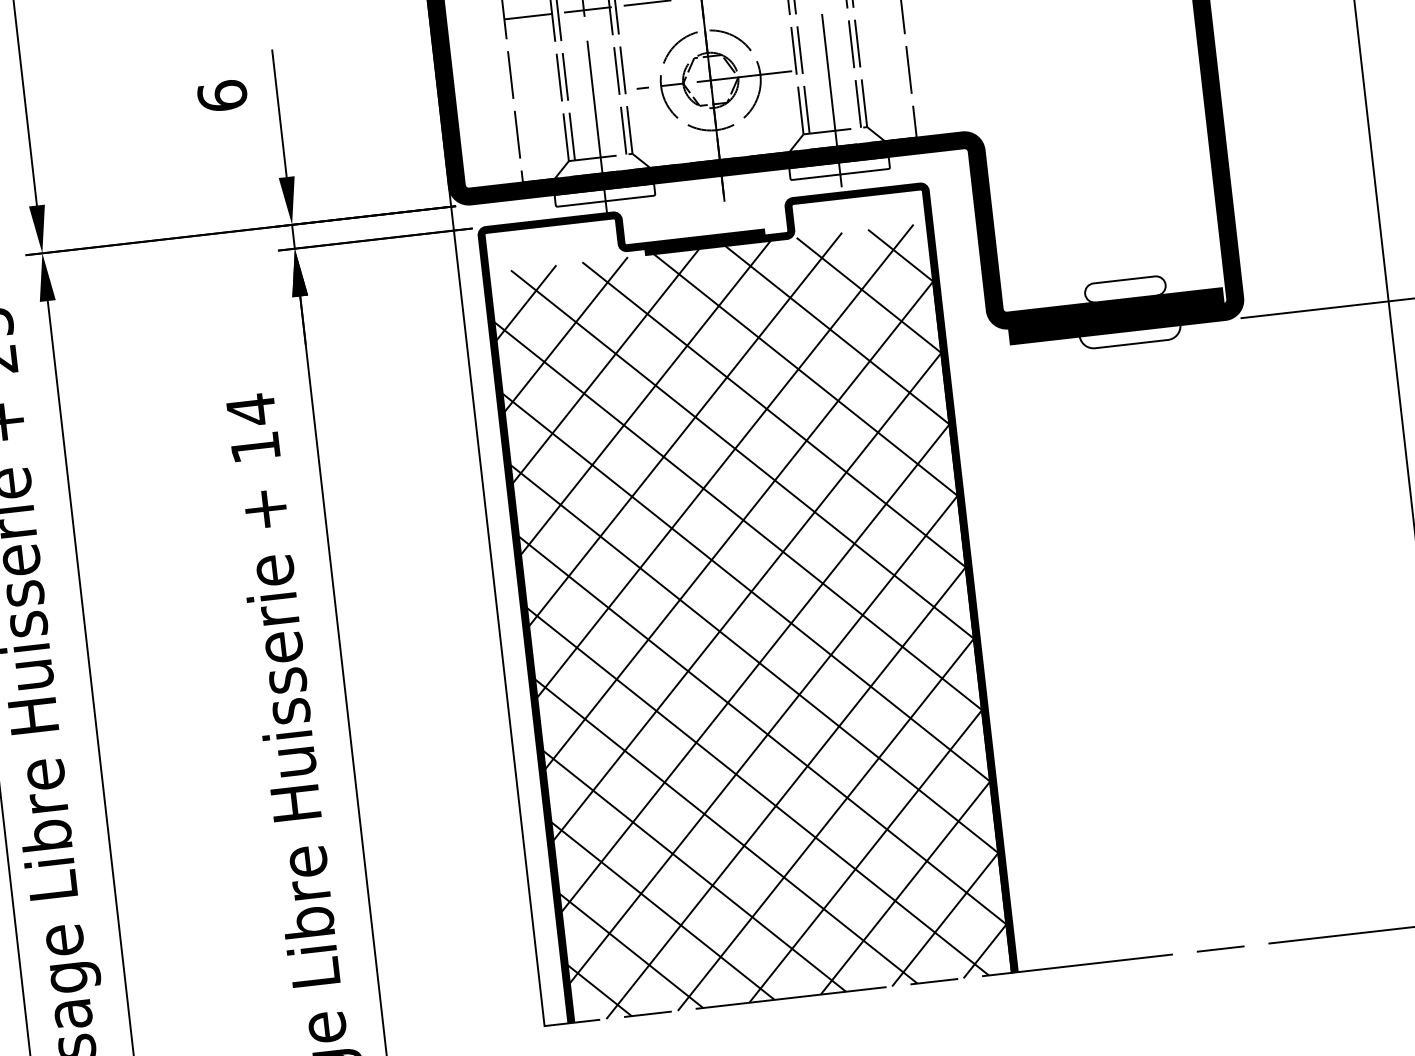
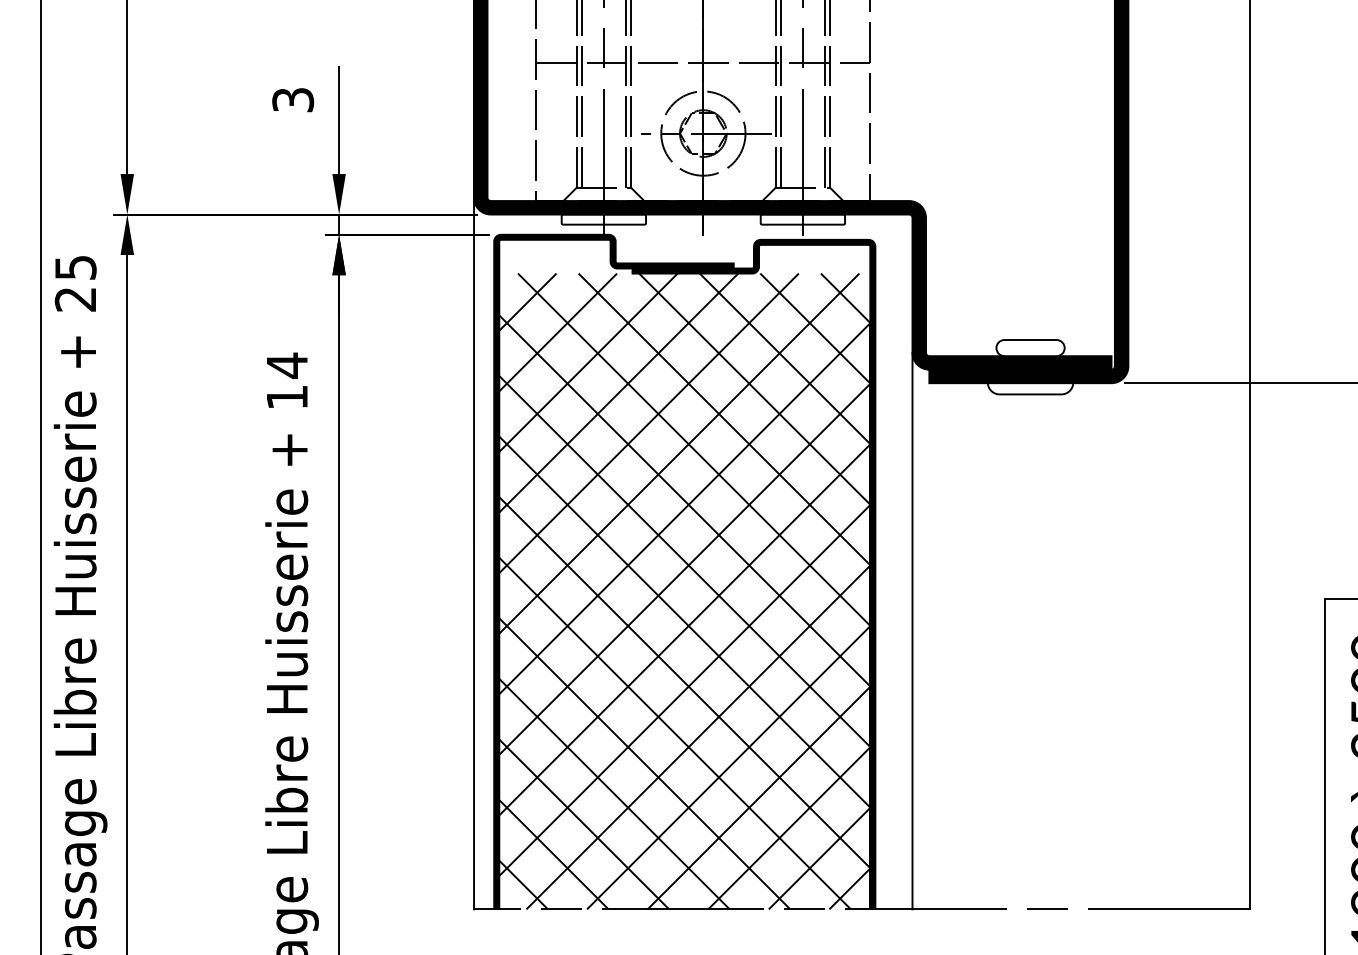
text: (222, 95) -> (293, 99), 6 -> 3
line: (1024, 638) -> (912, 630), added

